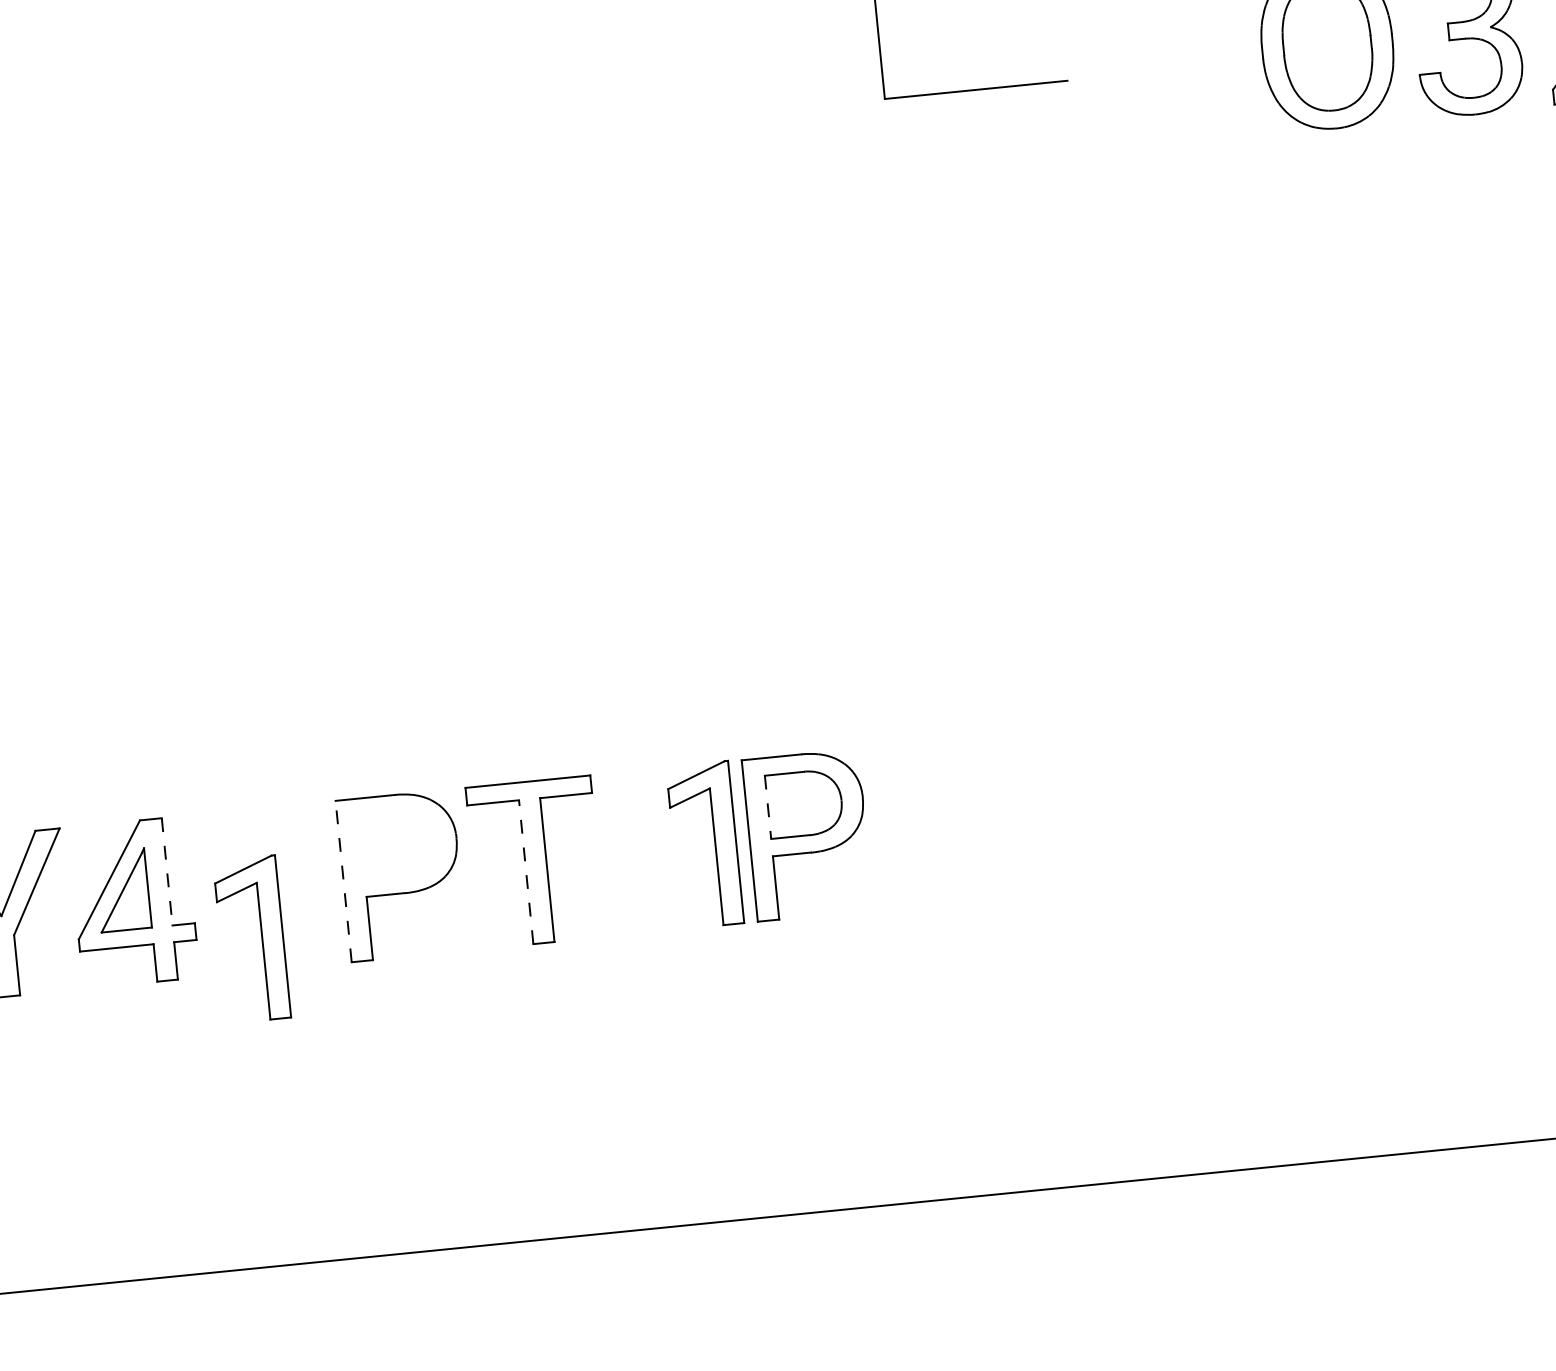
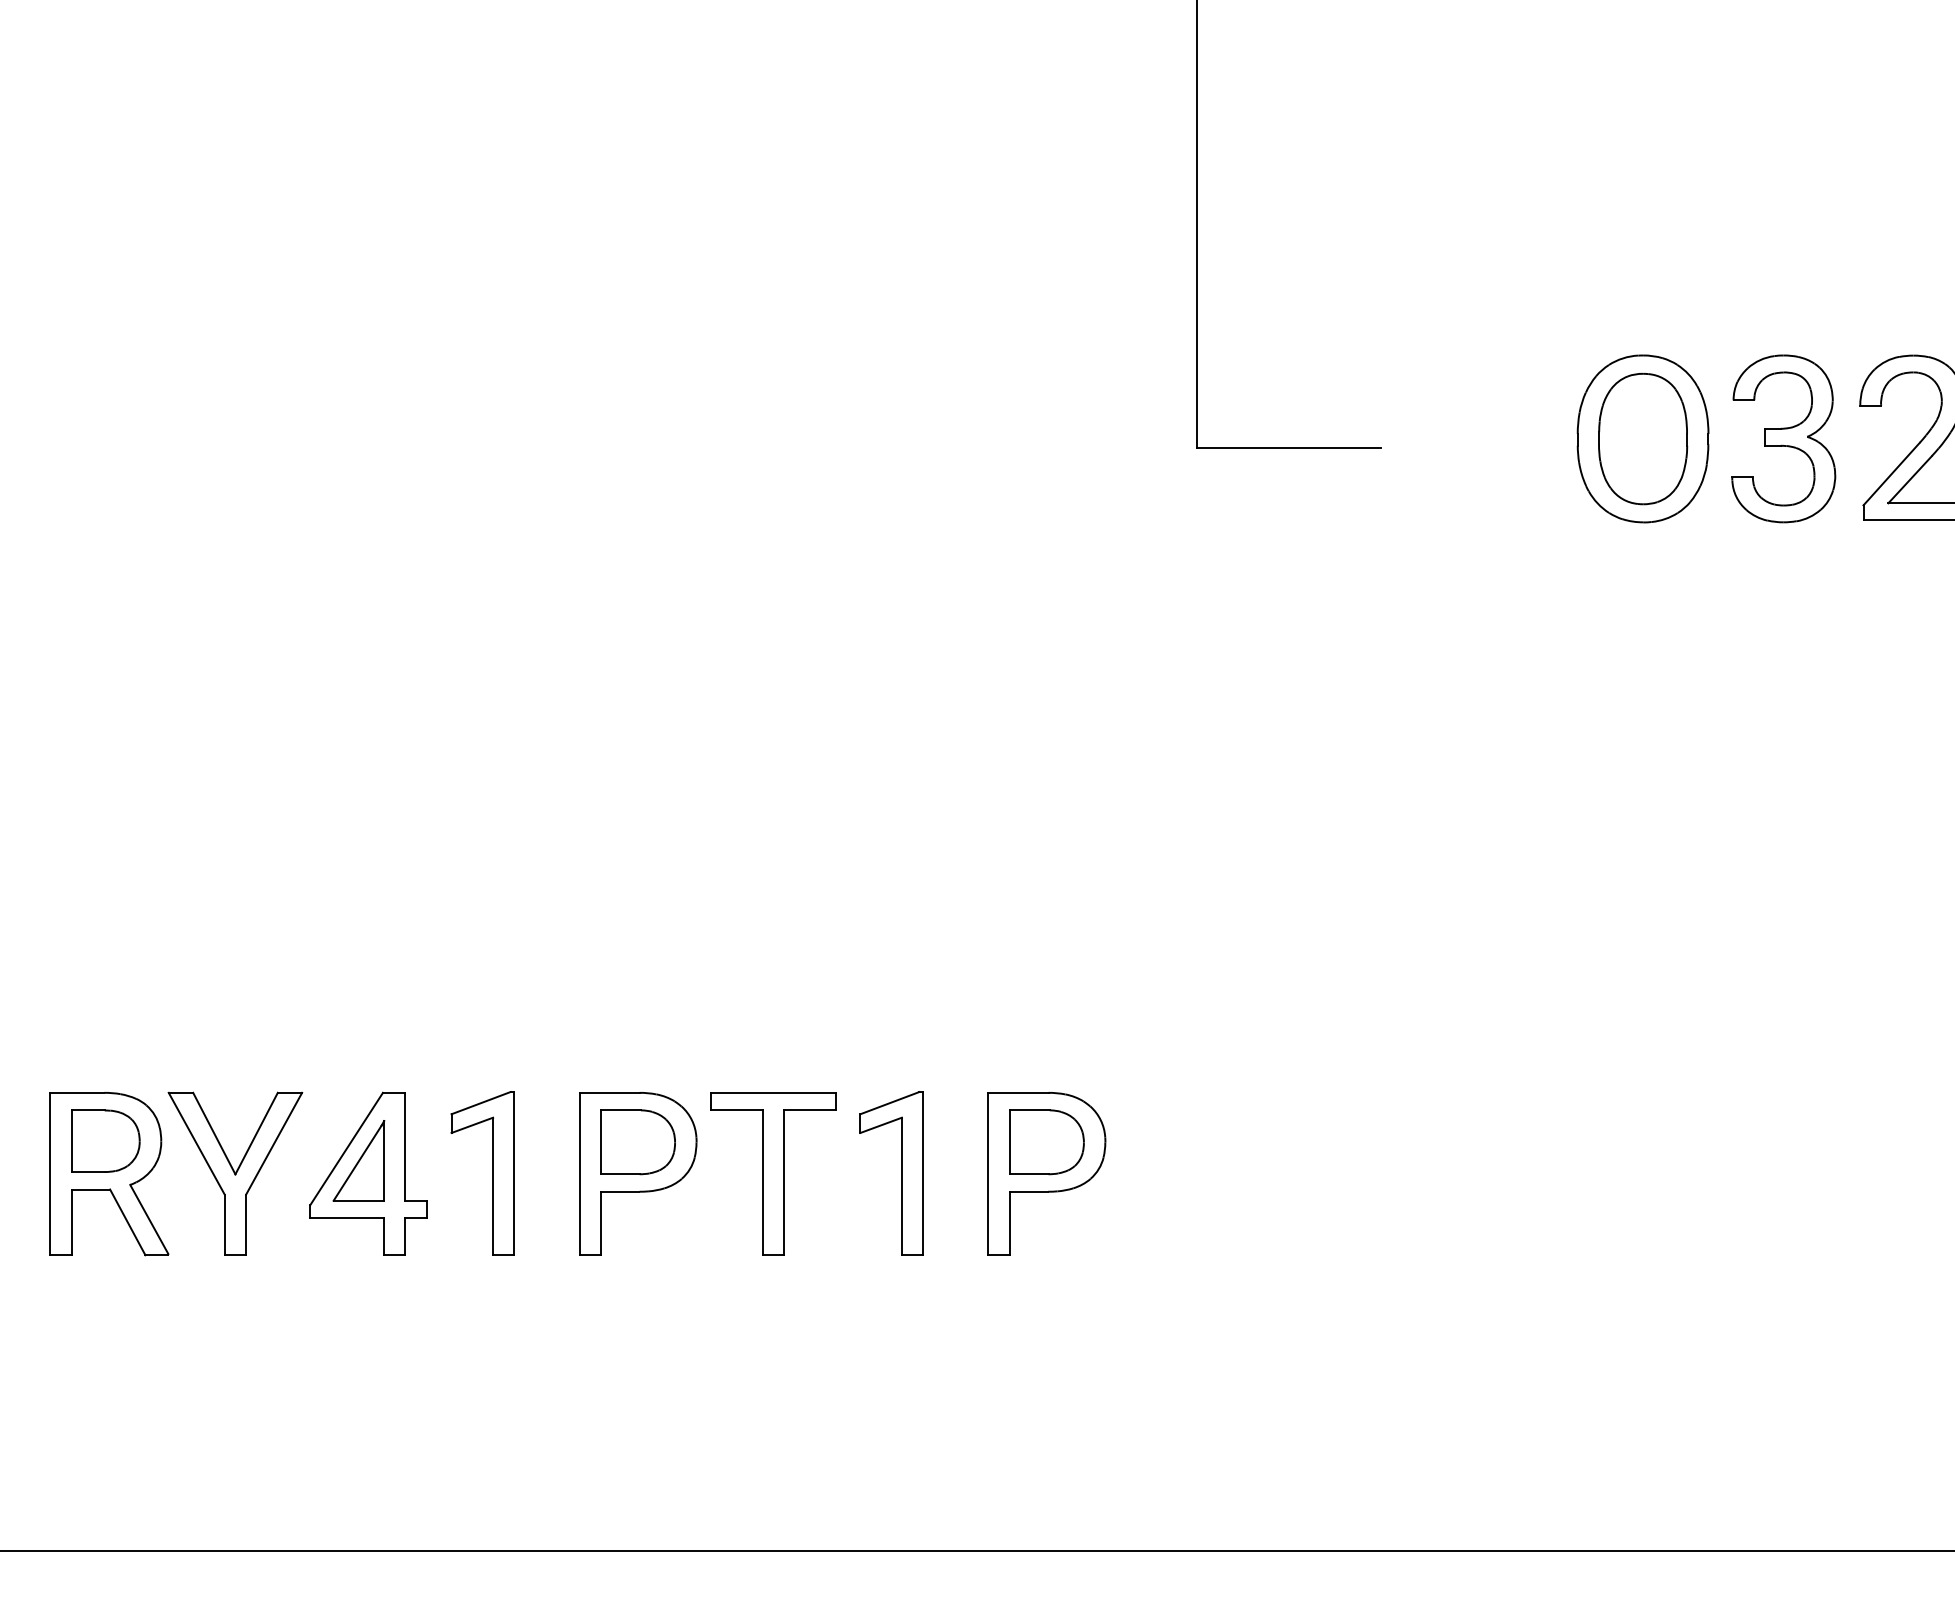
line: (768, 807) -> (1010, 1142), dashed -> solid
part: (714, 843) -> (901, 1173), moved
part: (397, 844) -> (637, 1142), added
line: (166, 871) -> (404, 1146), dashed -> solid
line: (526, 871) -> (762, 1182), dashed -> solid
line: (343, 881) -> (579, 1173), dashed -> solid
part: (261, 938) -> (492, 1173), moved

